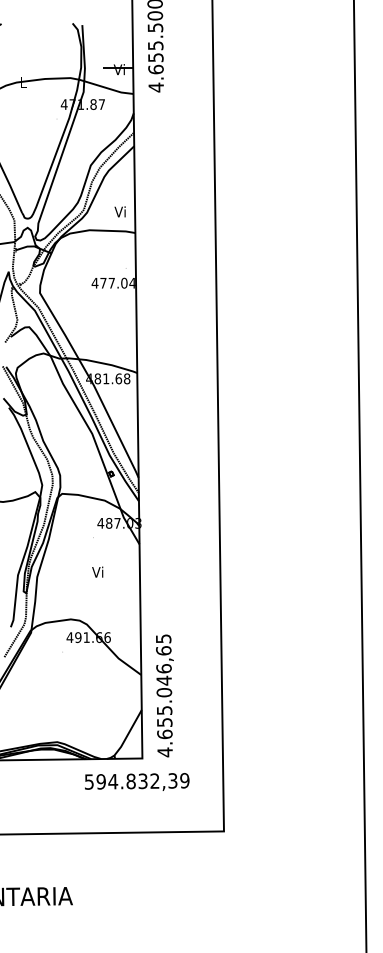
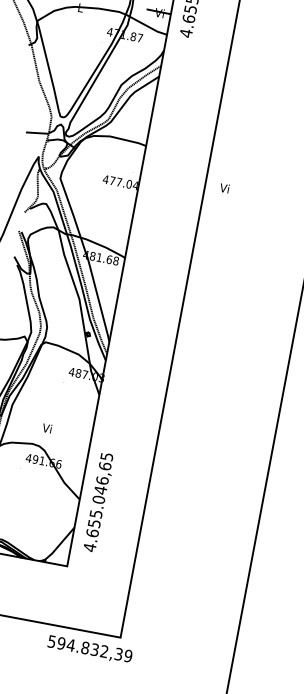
text: (119, 211) -> (224, 187), moved
text: (97, 571) -> (47, 427), moved
text: (164, 695) -> (98, 502), moved
text: (137, 781) -> (90, 649), moved

